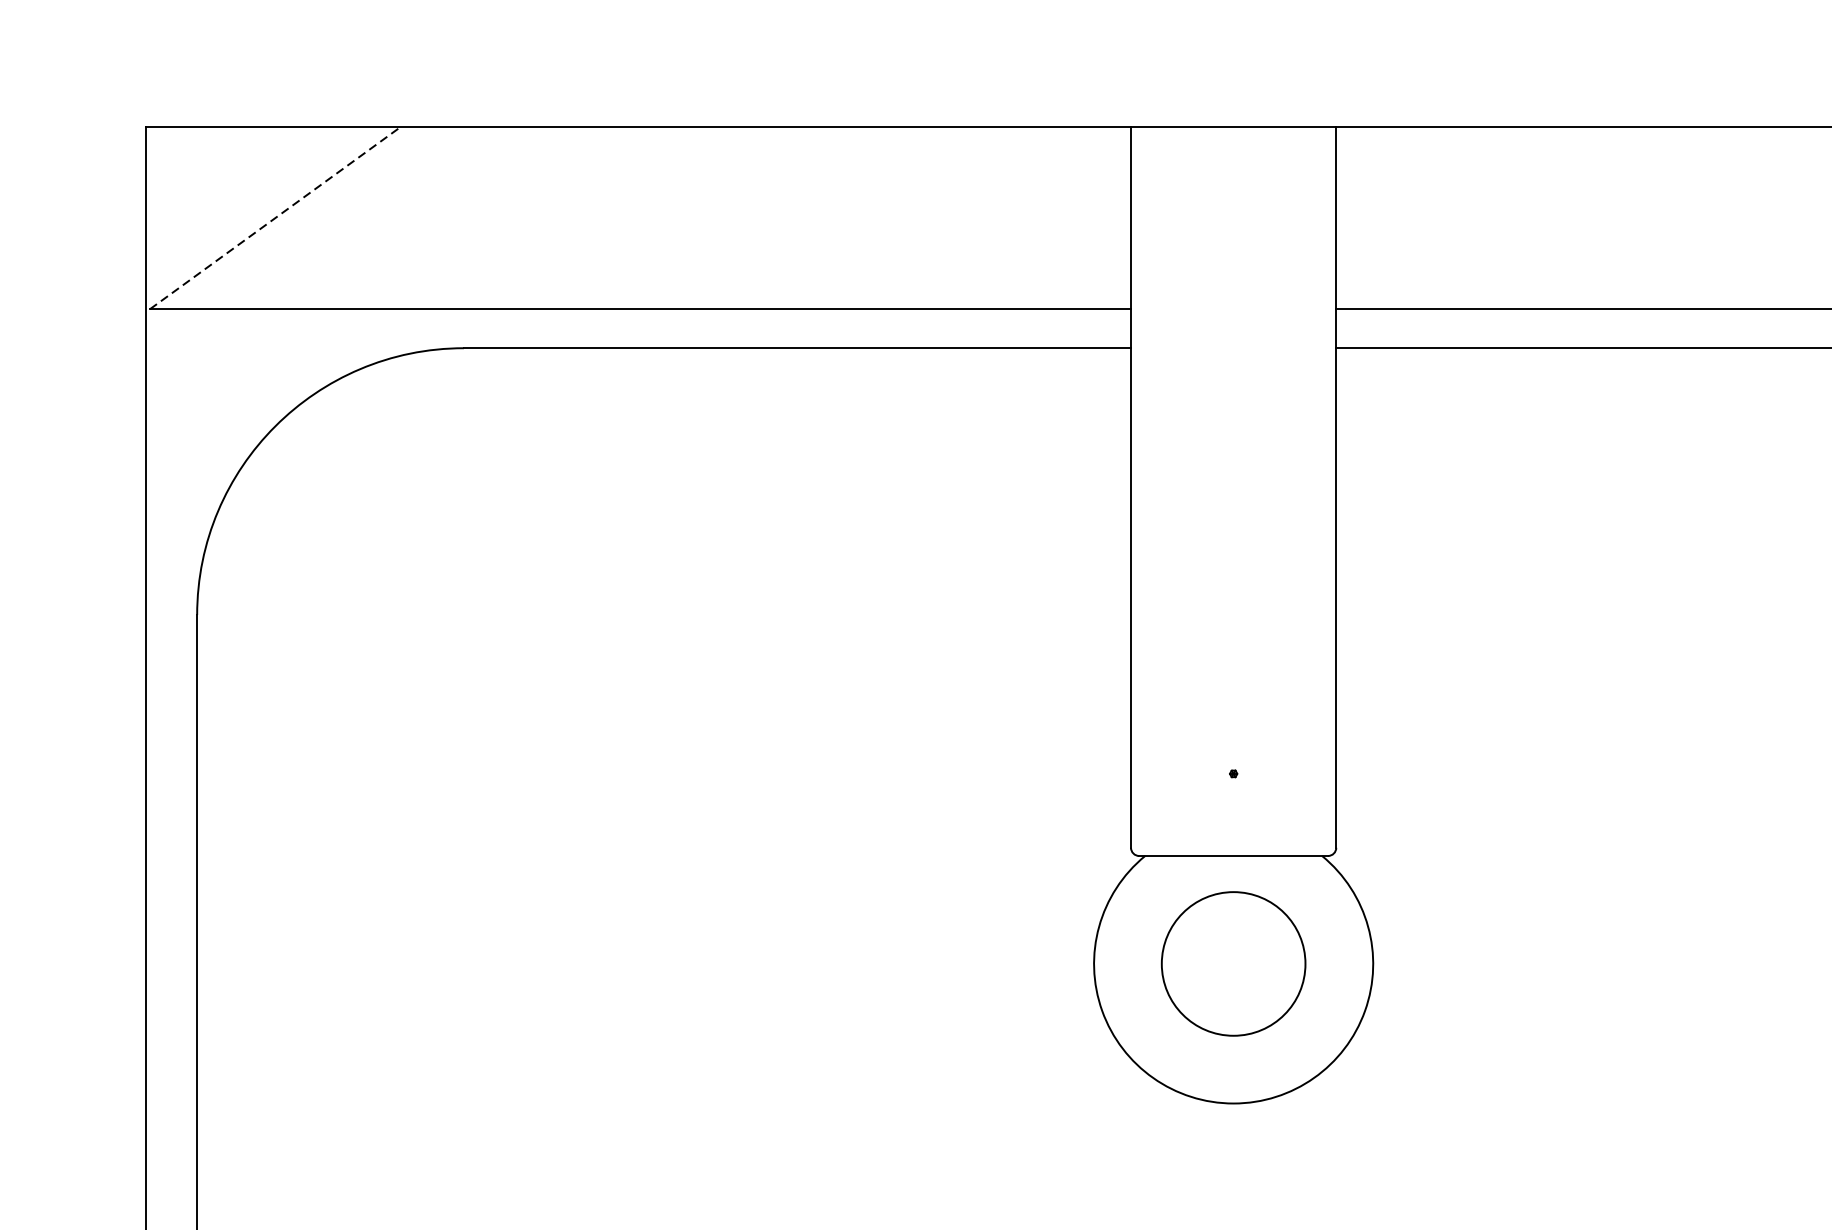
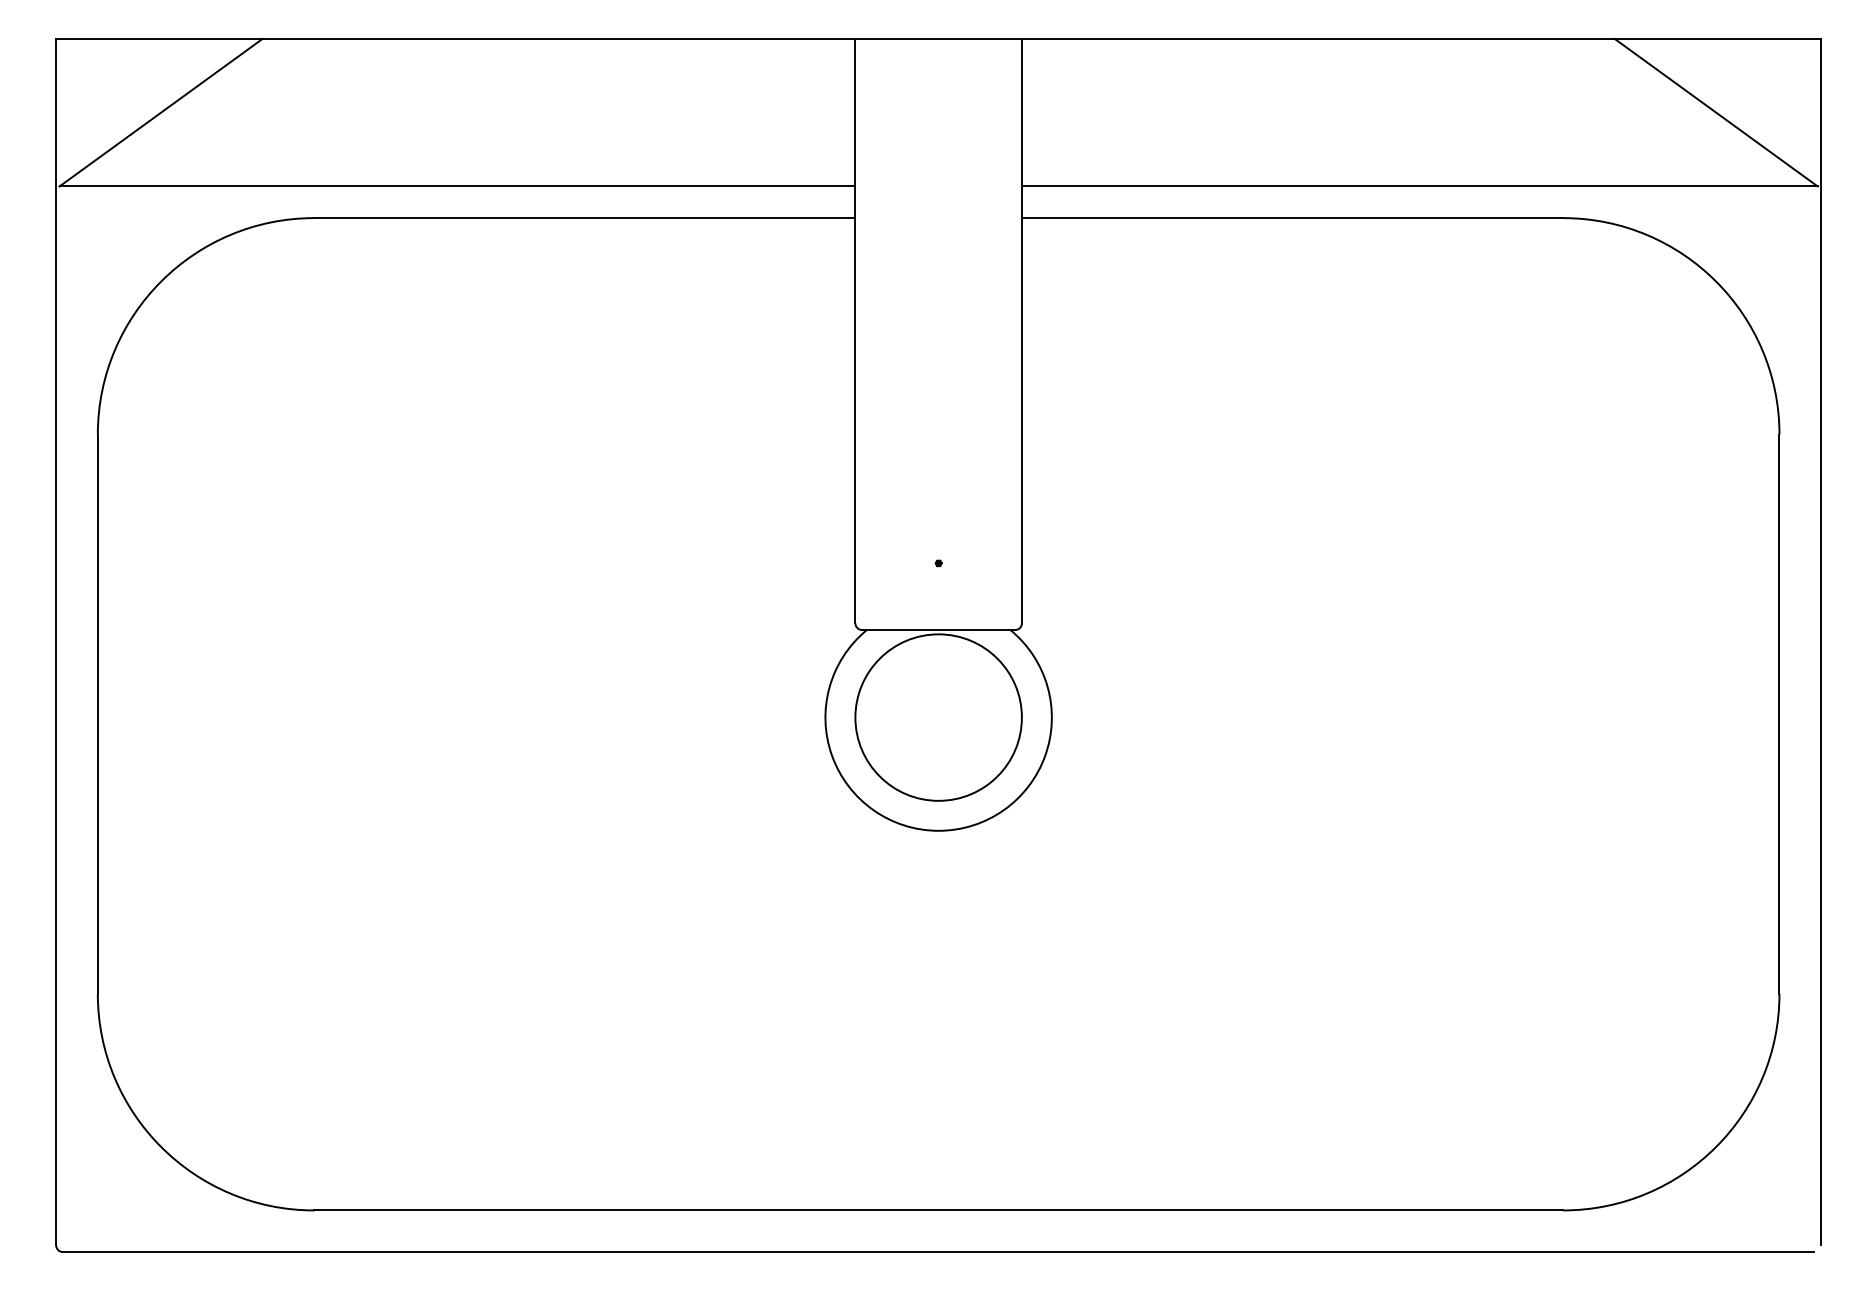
line: (275, 218) -> (161, 112), dashed -> solid
circle: (1233, 963) -> (938, 717), size x1.43

